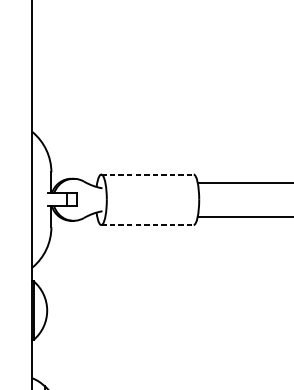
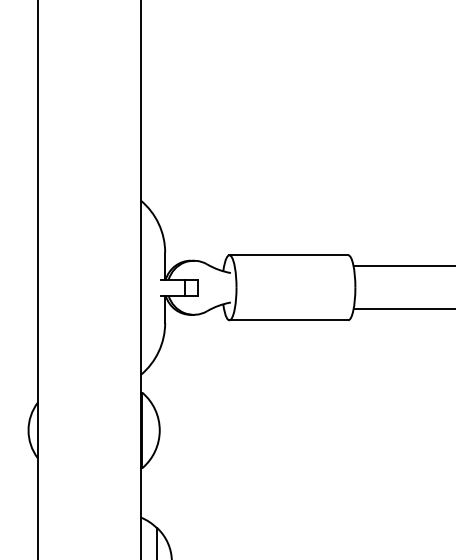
line: (148, 174) -> (289, 255), dashed -> solid
line: (148, 225) -> (289, 320), dashed -> solid

